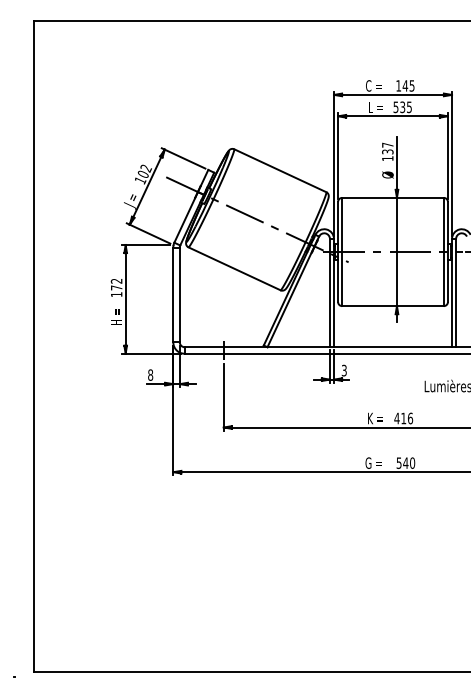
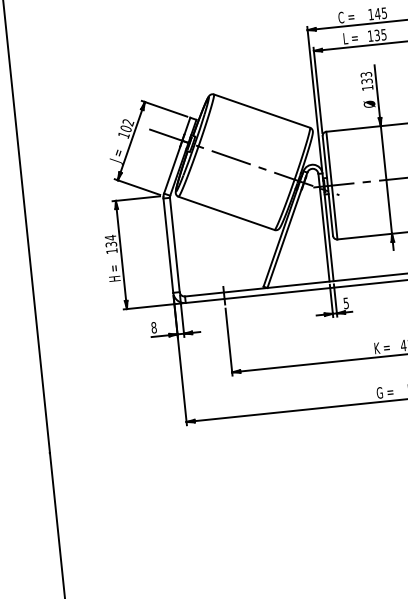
text: (395, 107) -> (370, 36), 535 -> 135
text: (387, 144) -> (365, 74), 137 -> 133
text: (116, 284) -> (110, 241), 172 -> 134
text: (344, 369) -> (346, 302), 3 -> 5

